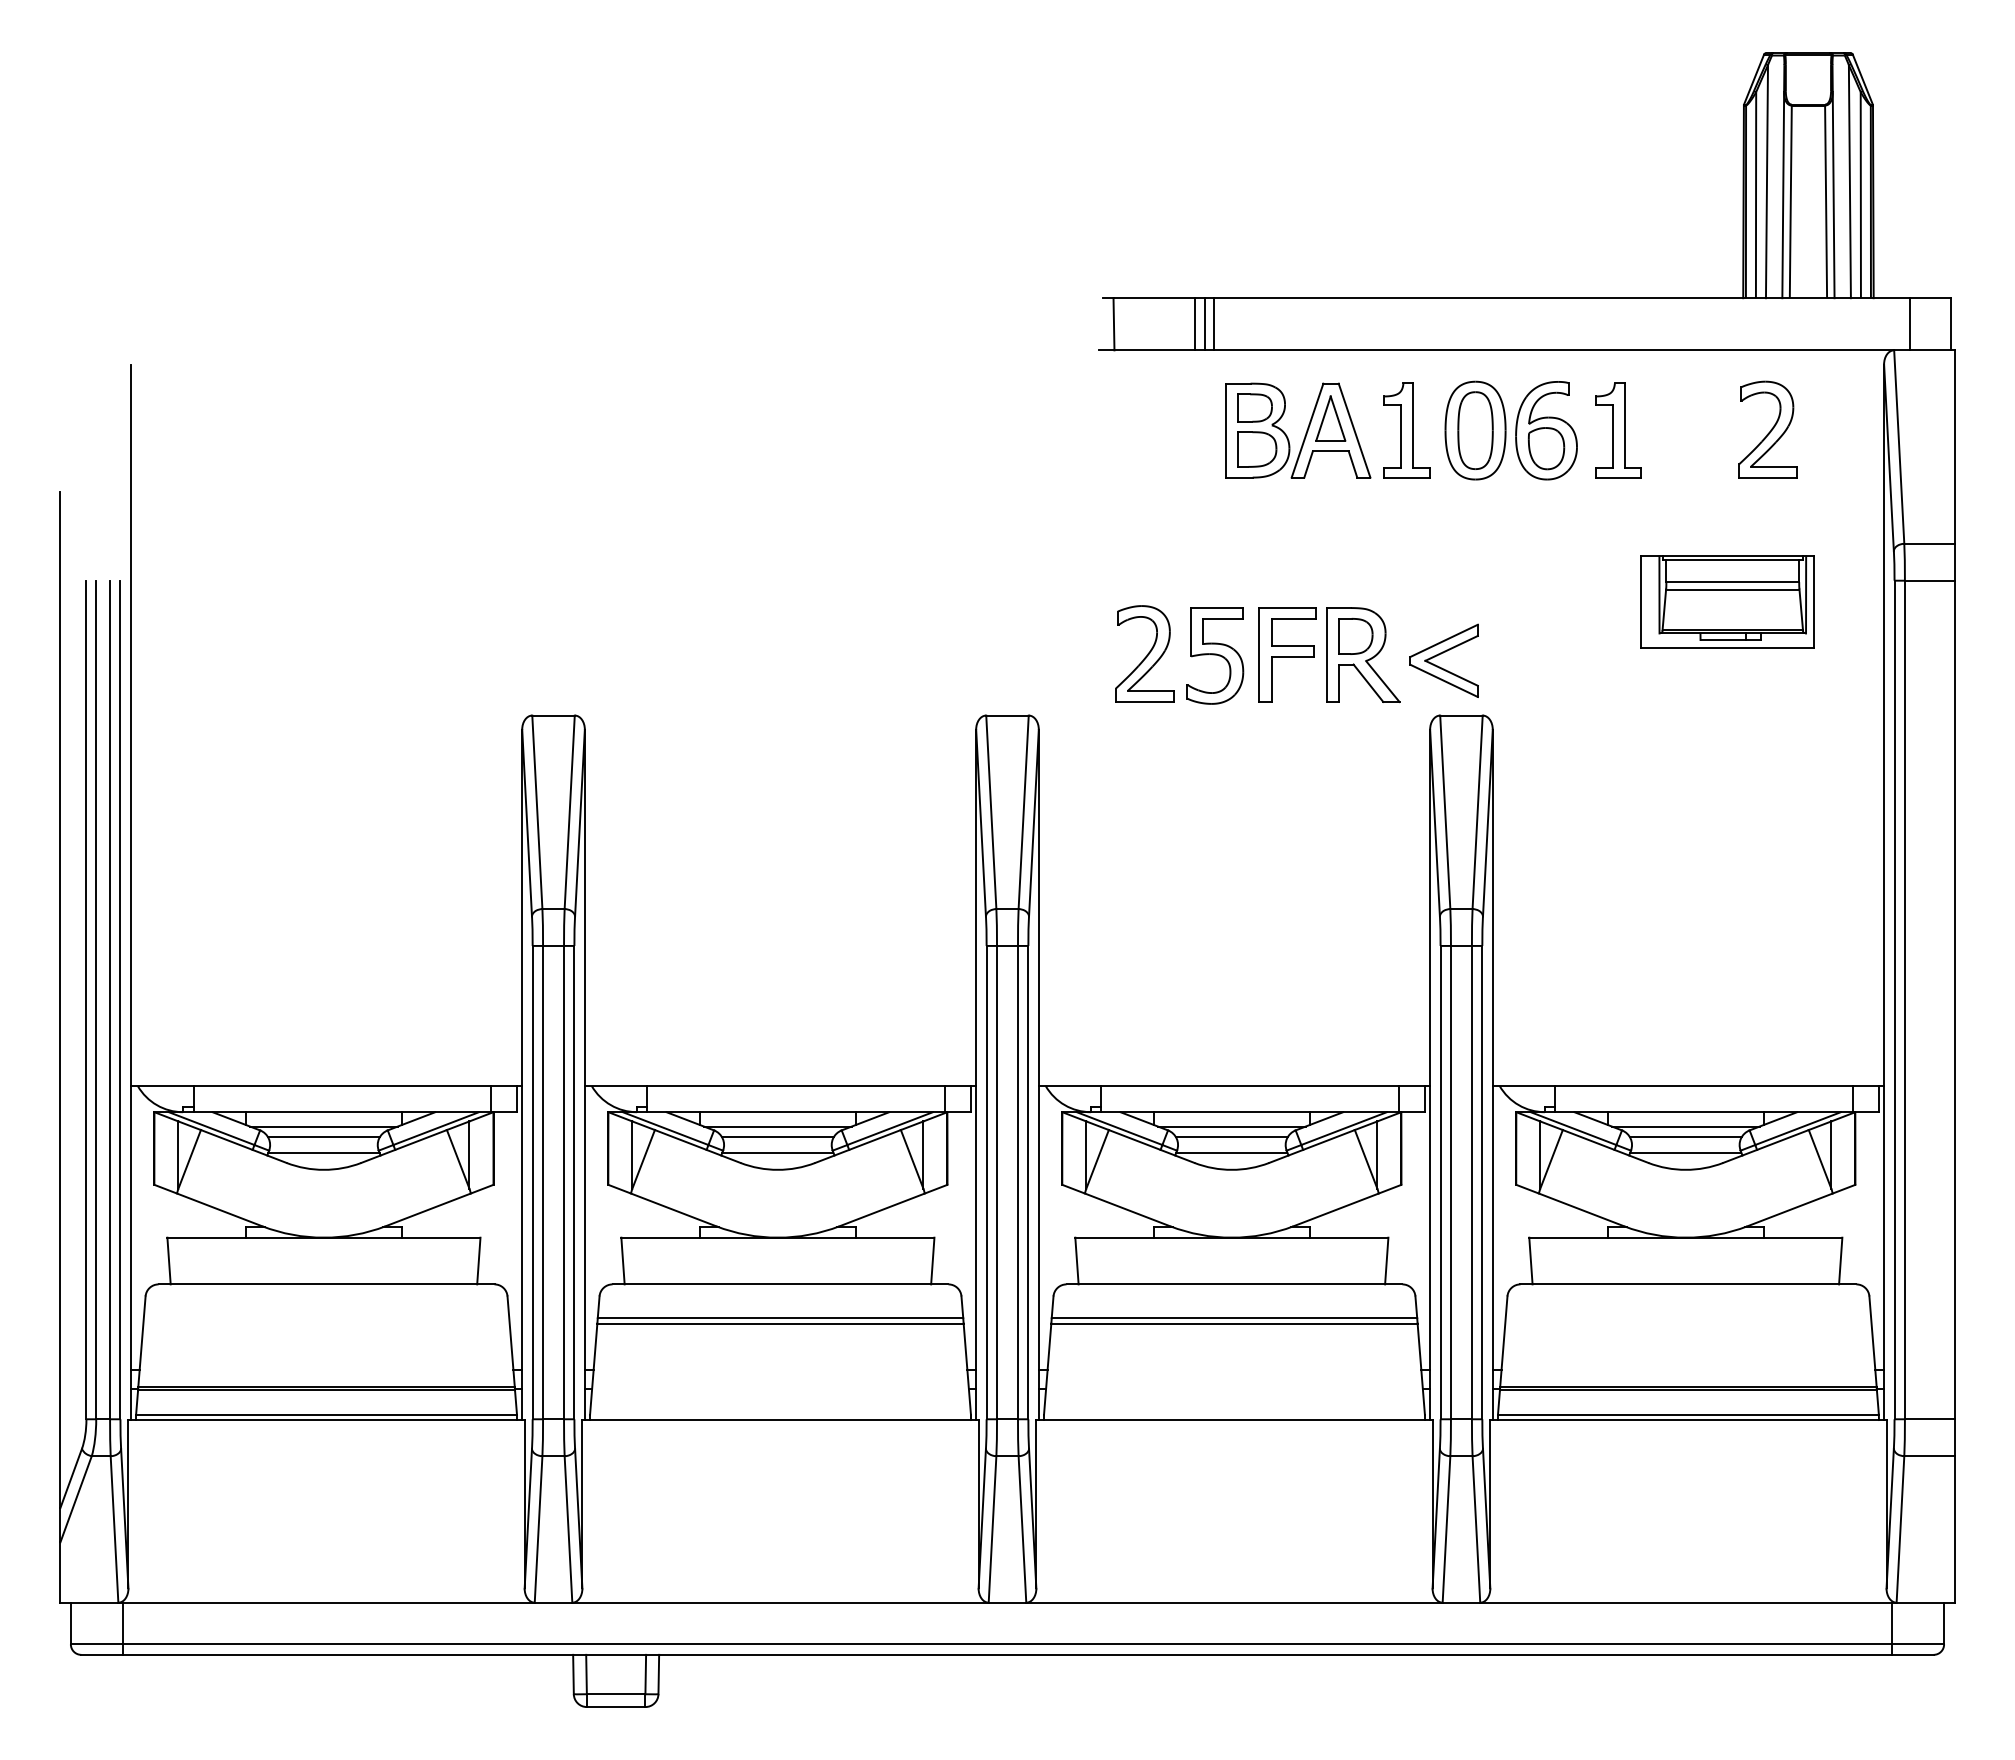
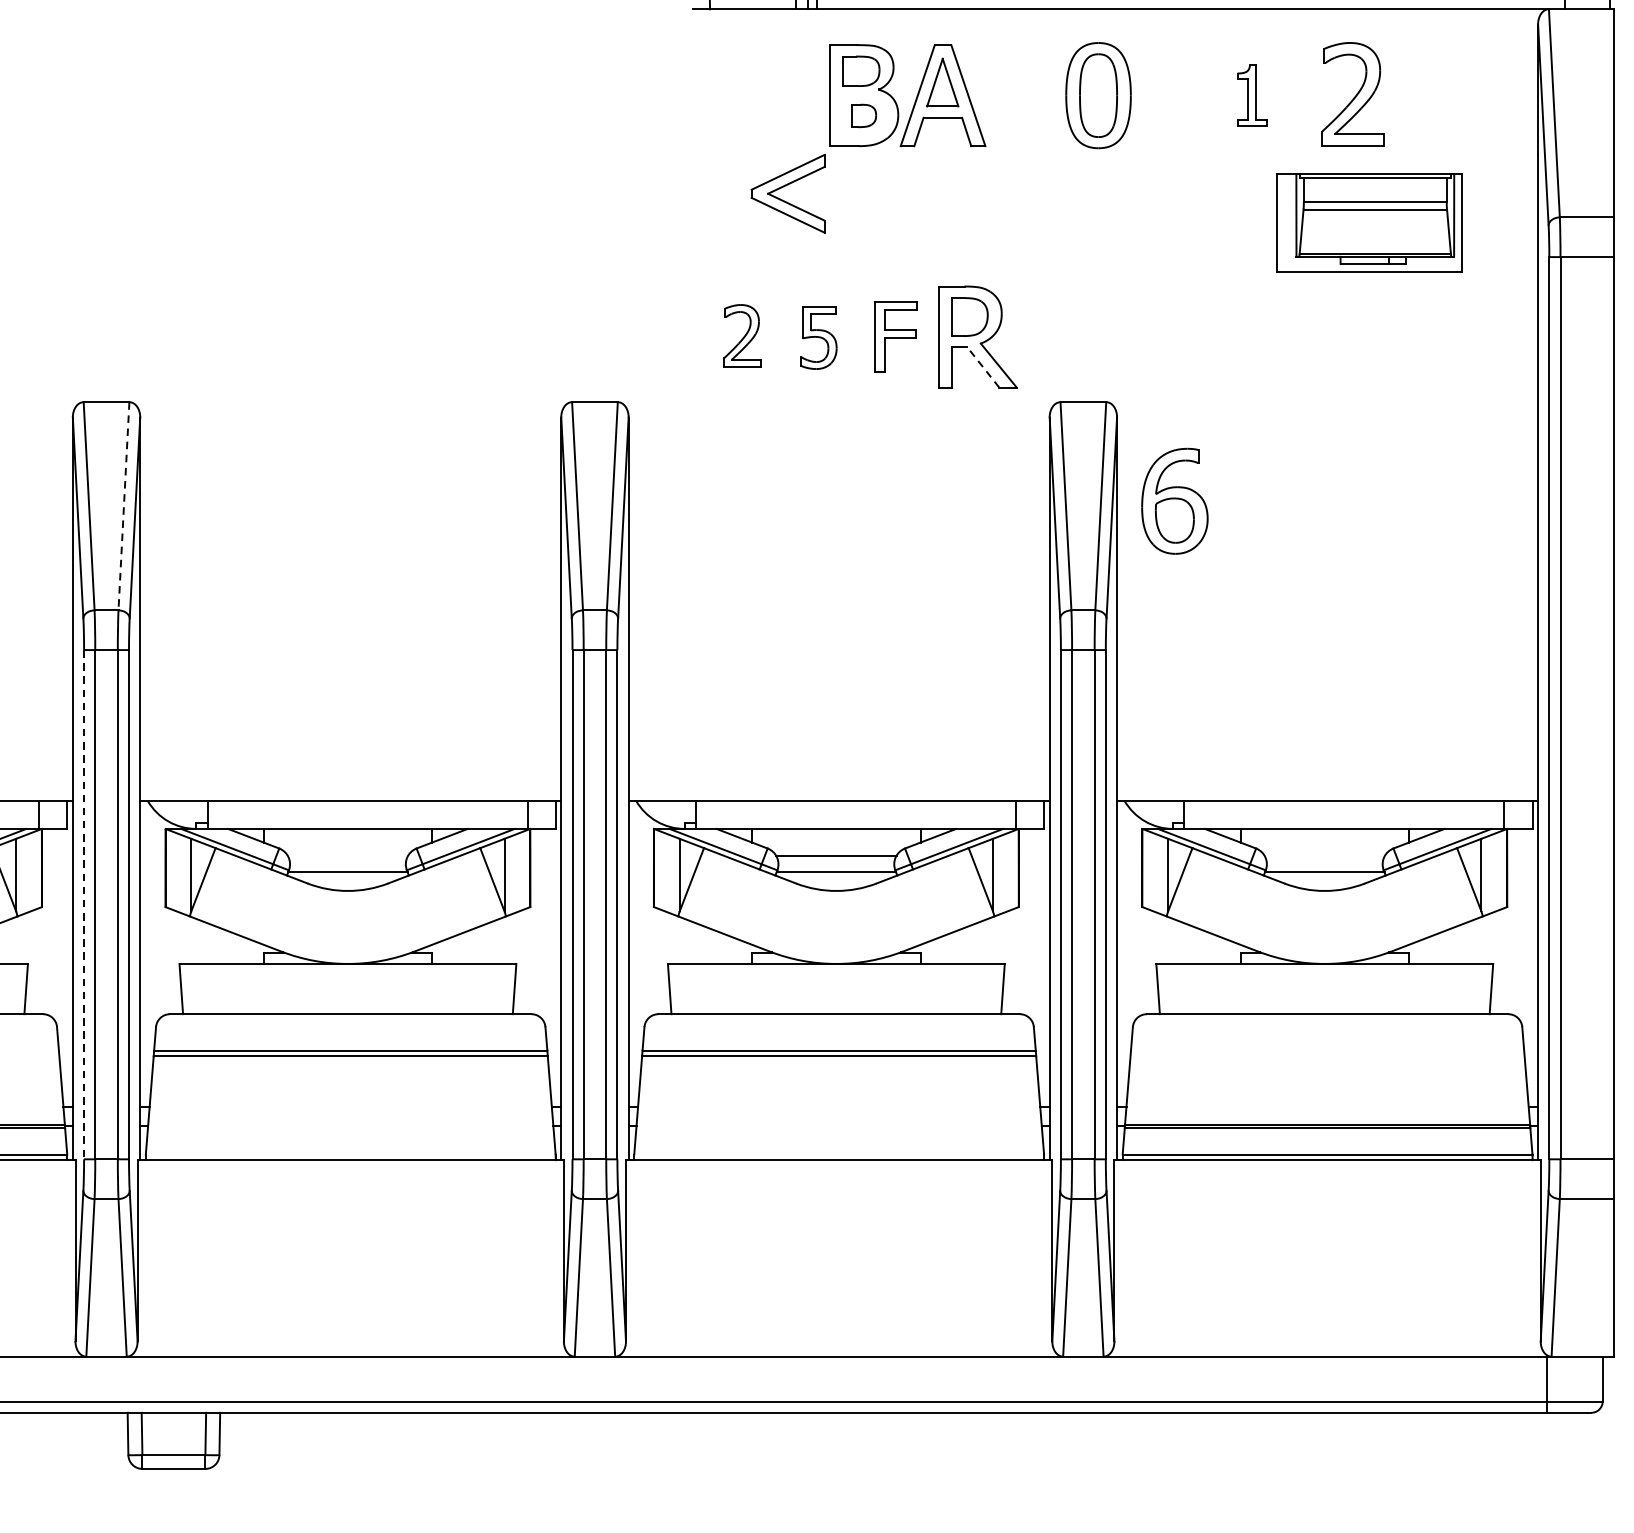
part: (1767, 429) -> (1352, 94), moved
part: (1406, 430) -> (1024, 95), removed
part: (1546, 430) -> (1174, 501), moved
part: (1618, 430) -> (1252, 95), size x0.6
part: (1257, 449) -> (863, 115), size x0.6
part: (1727, 601) -> (1369, 222), moved
part: (1144, 653) -> (742, 335), size x0.6
part: (1287, 654) -> (896, 336), size x0.7
part: (1441, 654) -> (785, 186), moved
part: (1215, 655) -> (818, 337), size x0.6
line: (1368, 683) -> (983, 367), solid -> dashed
line: (569, 812) -> (123, 506), solid -> dashed
line: (777, 1126) -> (347, 844), removed
line: (1231, 1126) -> (835, 844), removed
line: (1685, 1126) -> (1324, 844), removed
line: (777, 1136) -> (347, 855), removed
line: (1685, 1136) -> (1324, 855), removed
line: (532, 1182) -> (83, 904), solid -> dashed

